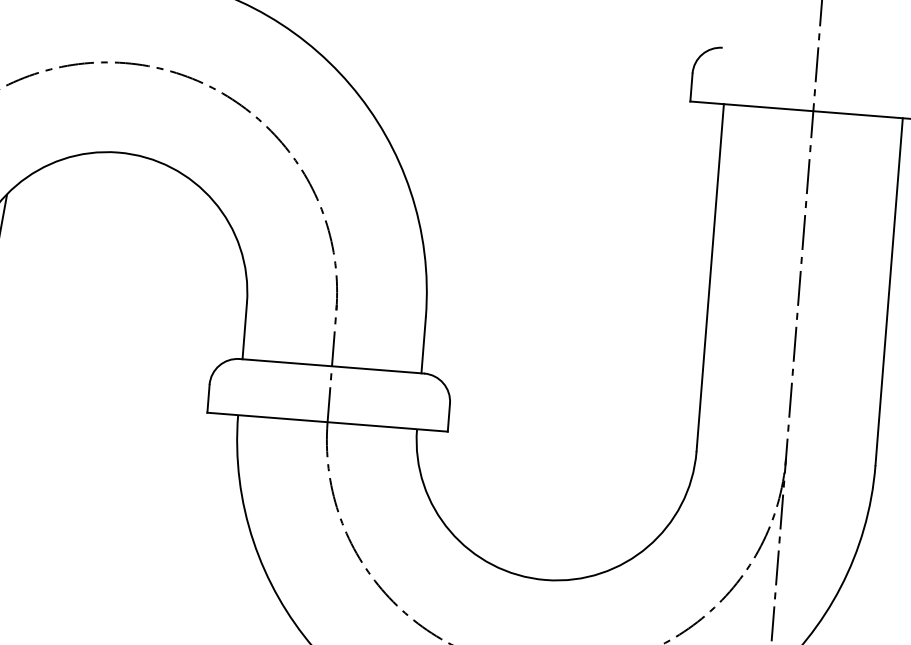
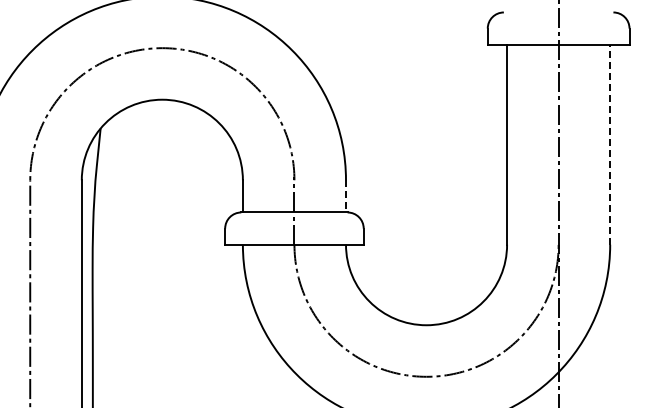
line: (889, 291) -> (610, 144), solid -> dashed
line: (424, 345) -> (346, 196), solid -> dashed

